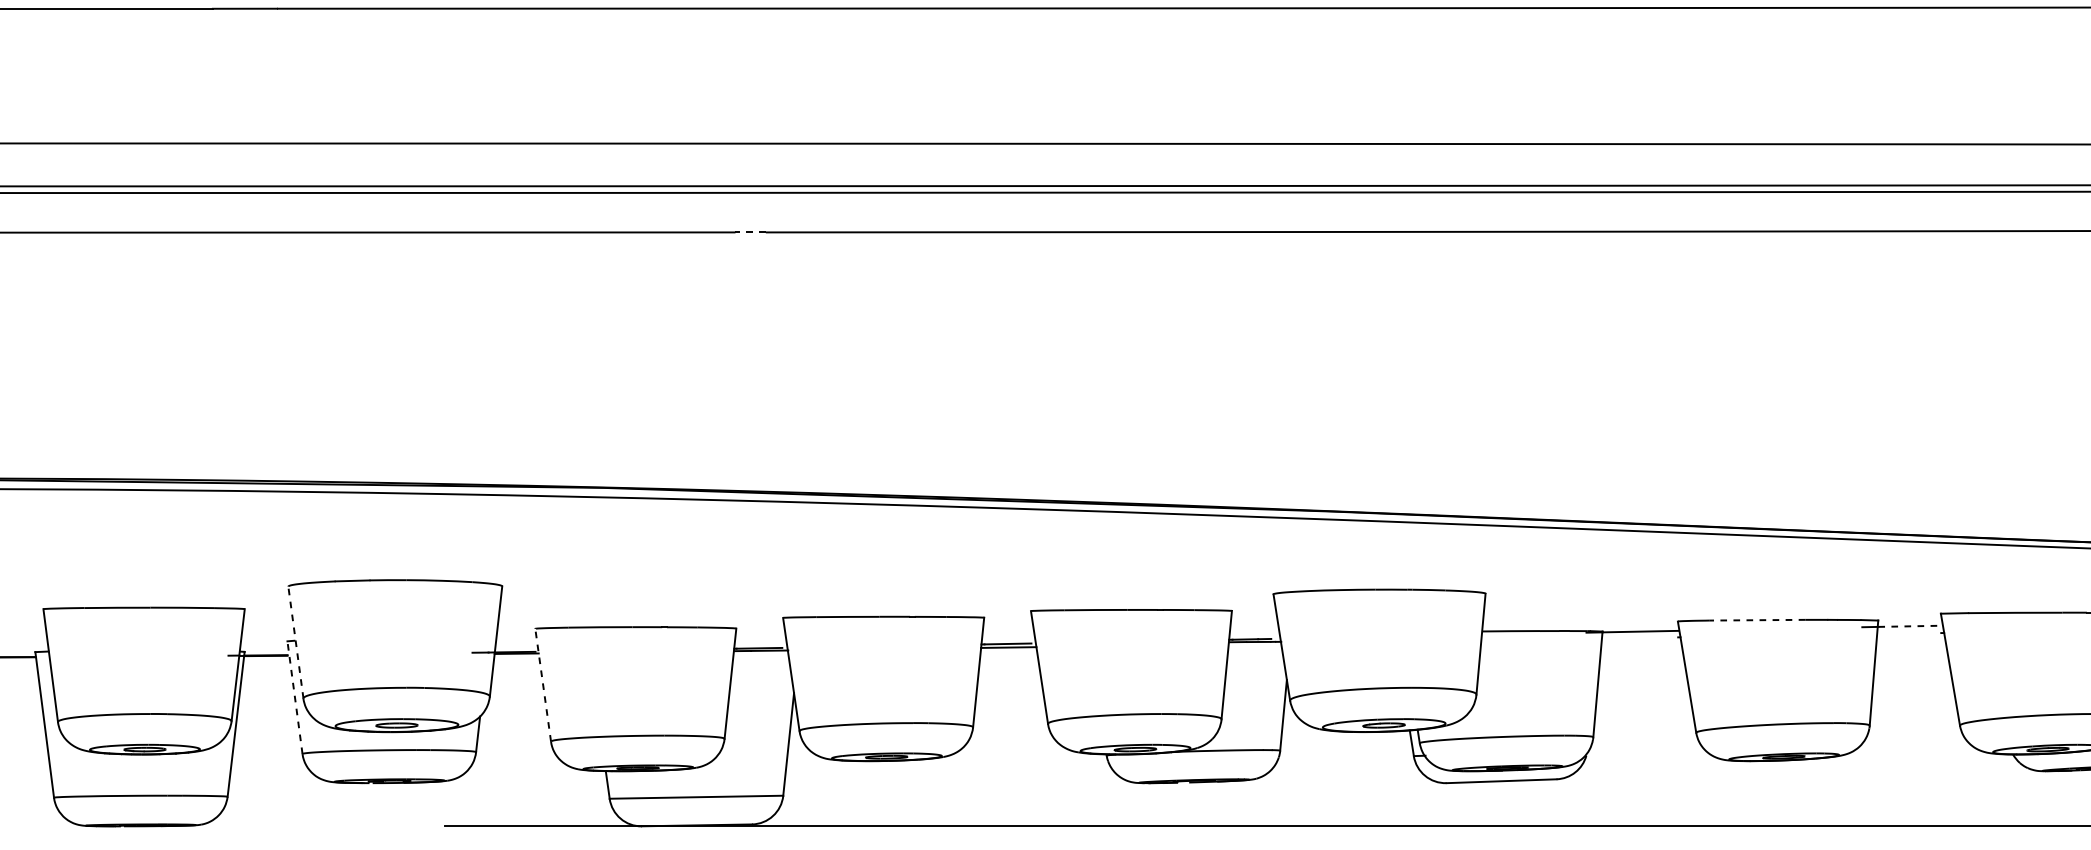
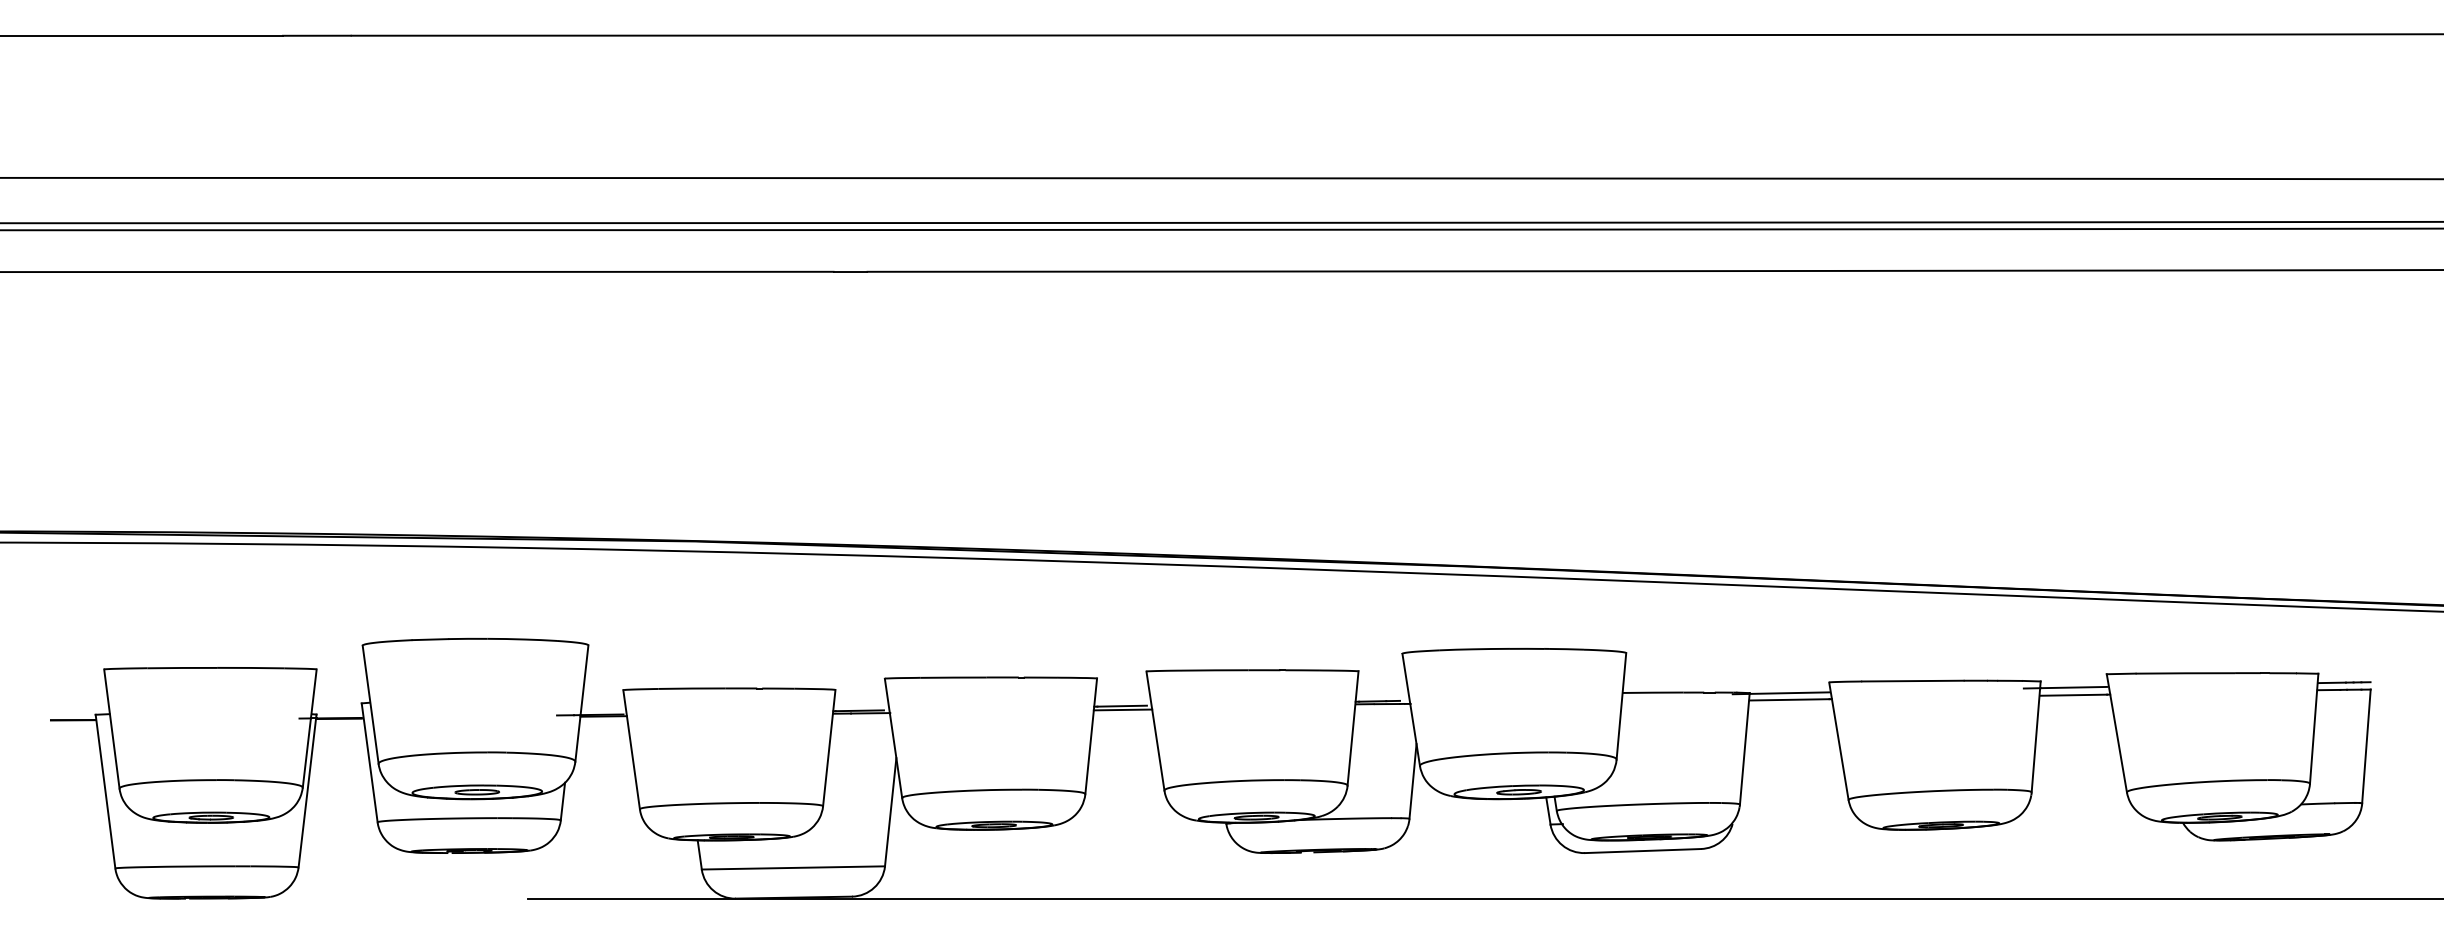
line: (750, 232) -> (850, 271), dashed -> solid
line: (1756, 620) -> (1912, 681), dashed -> solid
line: (1910, 626) -> (2074, 687), dashed -> solid
line: (1909, 632) -> (2073, 694), added
line: (1640, 637) -> (1789, 699), added
line: (295, 642) -> (370, 704), dashed -> solid
line: (543, 685) -> (631, 749), dashed -> solid
line: (294, 697) -> (369, 762), dashed -> solid

